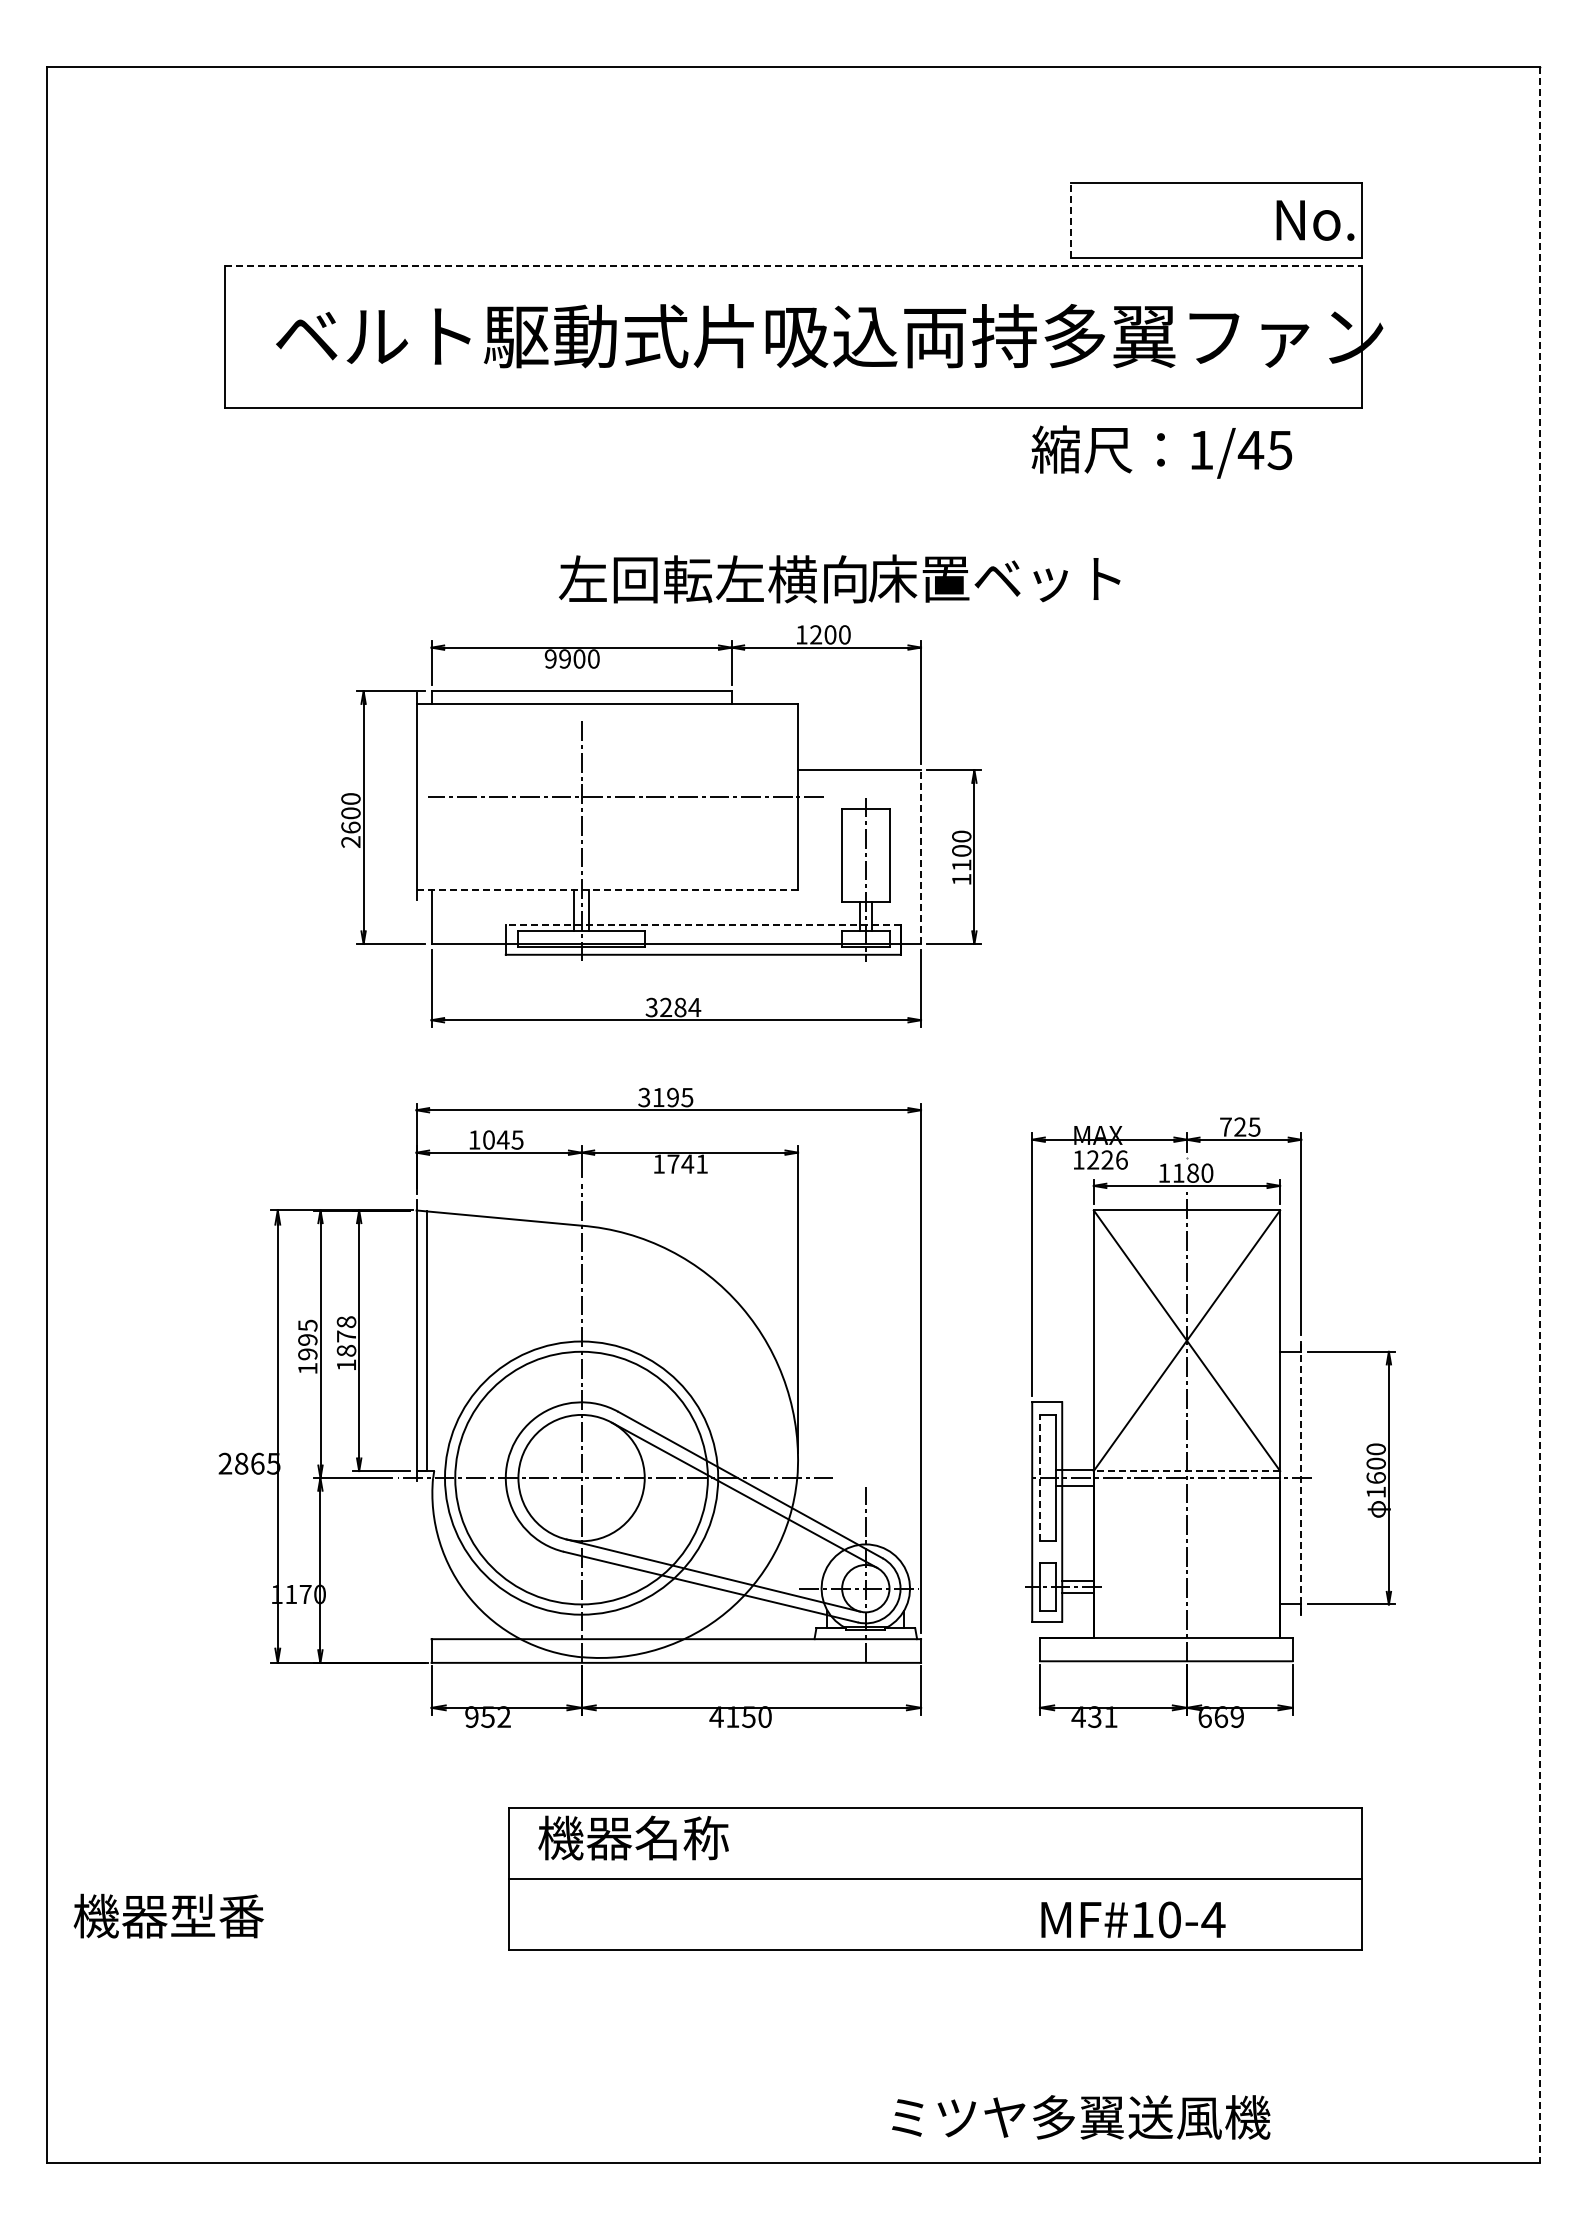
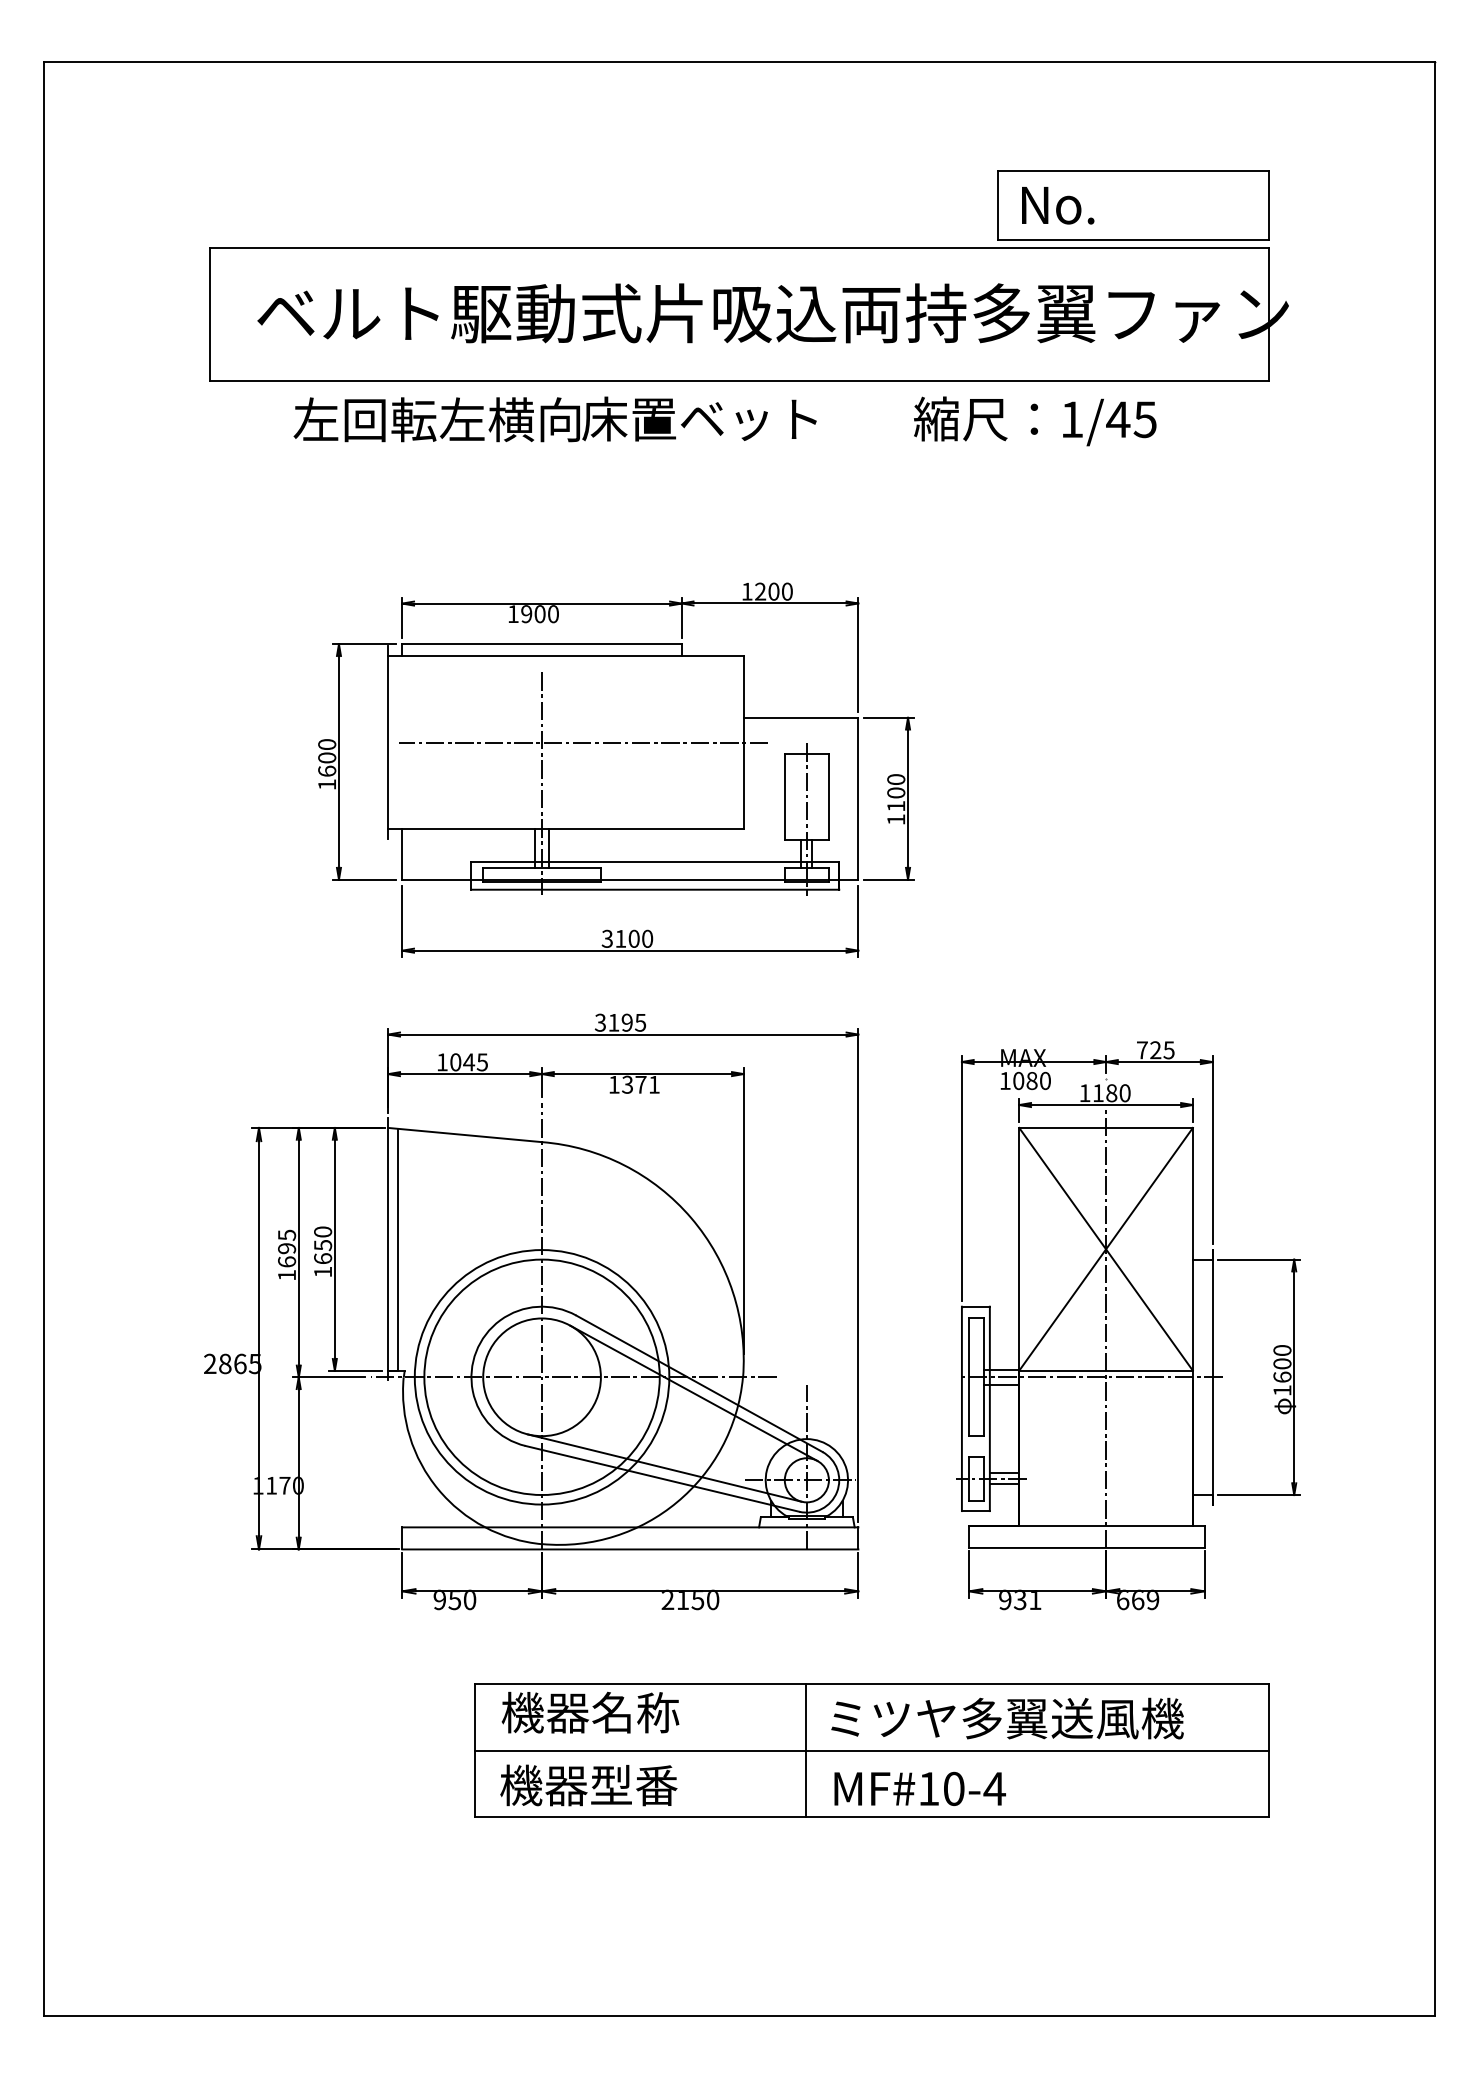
line: (1071, 219) -> (998, 204), dashed -> solid
text: (1315, 220) -> (1058, 205), moved
line: (793, 266) -> (739, 248), dashed -> solid
text: (1161, 451) -> (1034, 420), moved
text: (839, 578) -> (555, 418), moved
text: (550, 658) -> (513, 613), 9900 -> 1900
text: (350, 841) -> (326, 784), 2600 -> 1600
line: (921, 857) -> (858, 799), dashed -> solid
line: (607, 890) -> (566, 829), dashed -> solid
line: (702, 924) -> (654, 861), dashed -> solid
text: (680, 1007) -> (634, 938), 3284 -> 3100
line: (1539, 1115) -> (1434, 1039), dashed -> solid
text: (1107, 1159) -> (1032, 1080), 1226 -> 1080
text: (680, 1163) -> (634, 1084), 1741 -> 1371
text: (346, 1336) -> (323, 1245), 1878 -> 1650
text: (307, 1354) -> (286, 1262), 1995 -> 1695
line: (1186, 1471) -> (1105, 1371), dashed -> solid
line: (1040, 1477) -> (969, 1376), dashed -> solid
line: (1301, 1478) -> (1212, 1377), dashed -> solid
text: (716, 1716) -> (667, 1599), 4150 -> 2150
text: (503, 1717) -> (469, 1600), 952 -> 950
text: (1078, 1717) -> (1005, 1600), 431 -> 931
line: (864, 1878) -> (805, 1750), added
text: (168, 1915) -> (588, 1784), moved
text: (1133, 1919) -> (920, 1788), moved
text: (1081, 2117) -> (1007, 1718), moved

